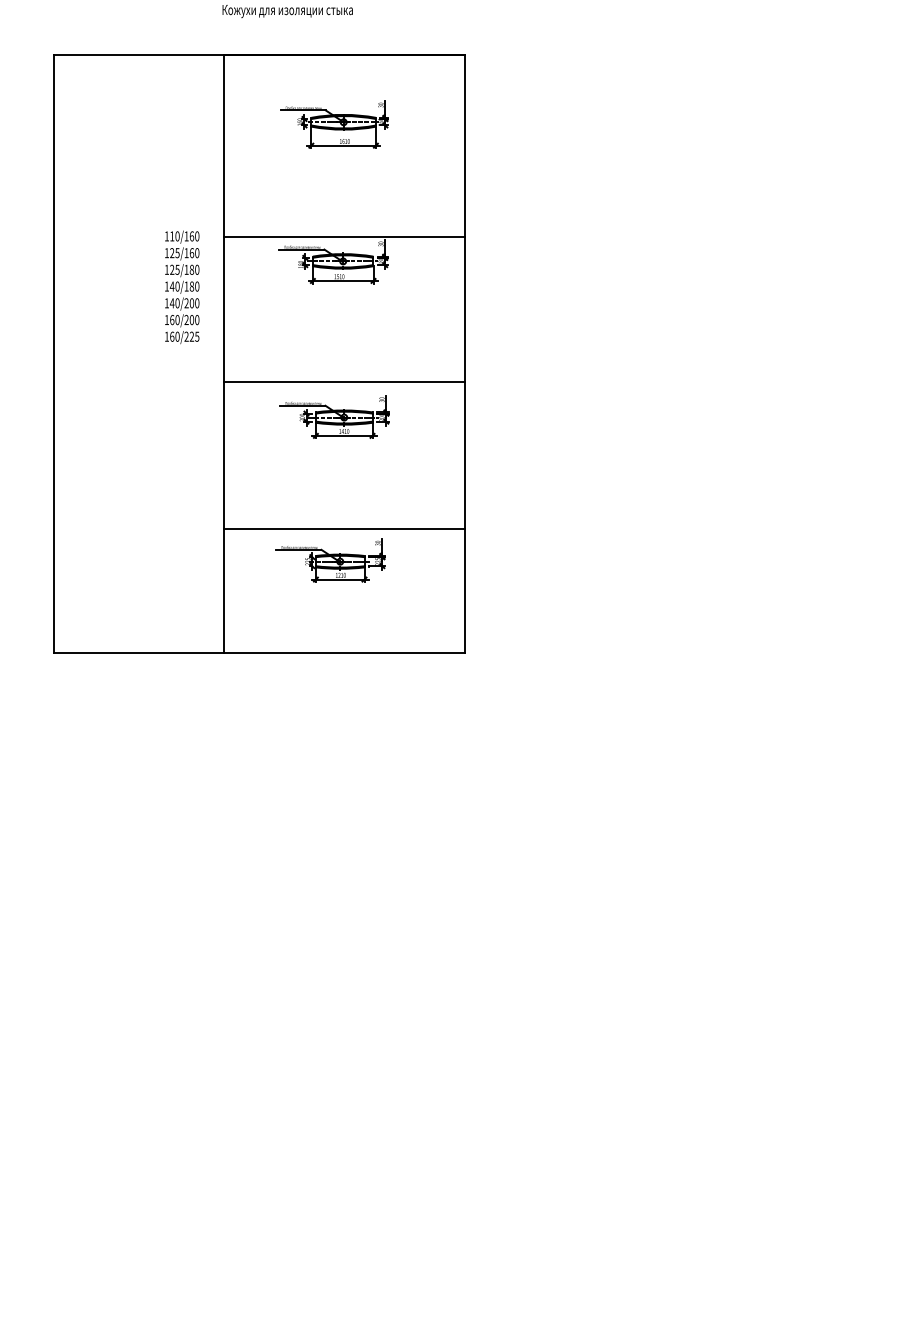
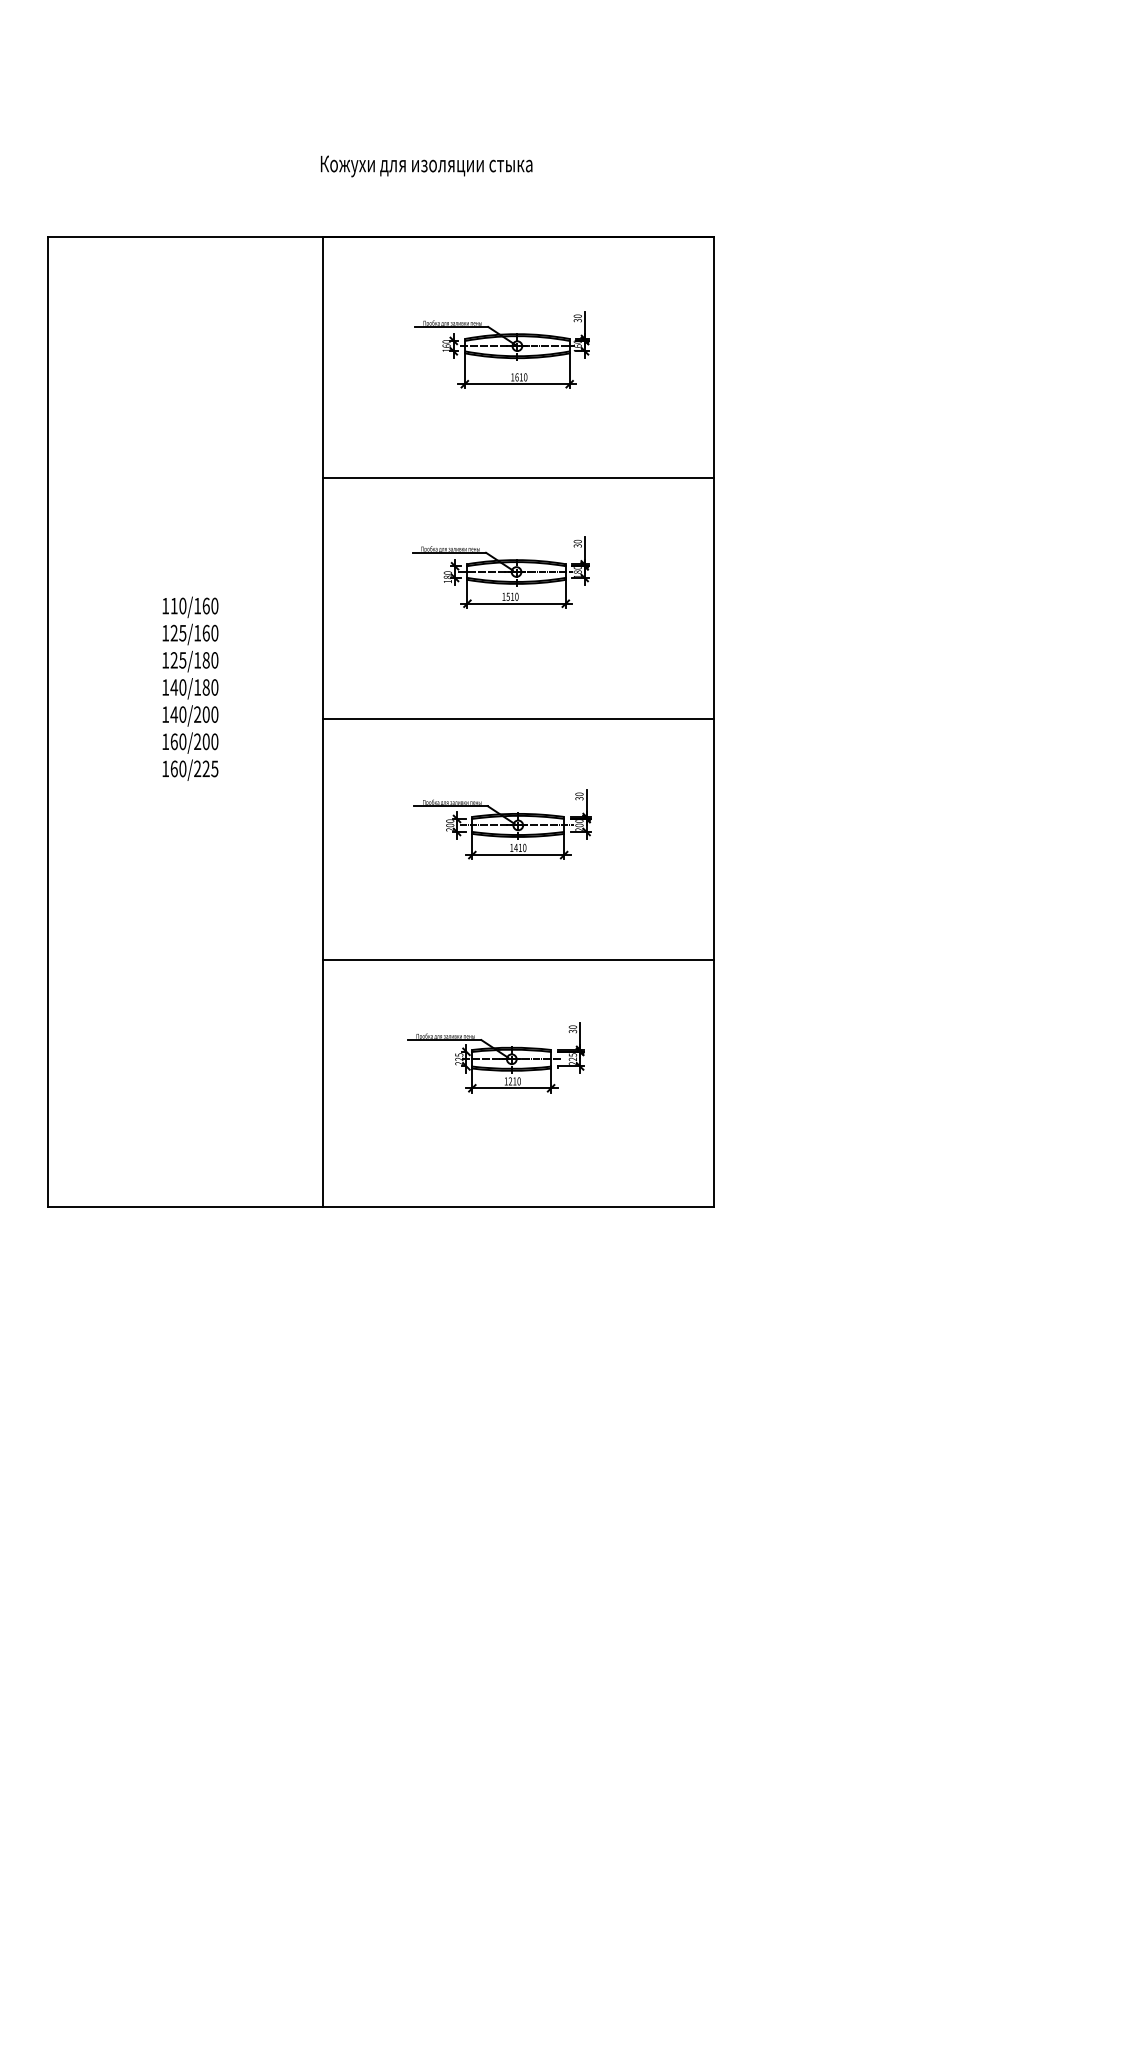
line: (343, 237) -> (517, 478), moved
text: (182, 287) -> (190, 688), moved
line: (343, 381) -> (517, 718), moved
line: (343, 529) -> (517, 959), moved

